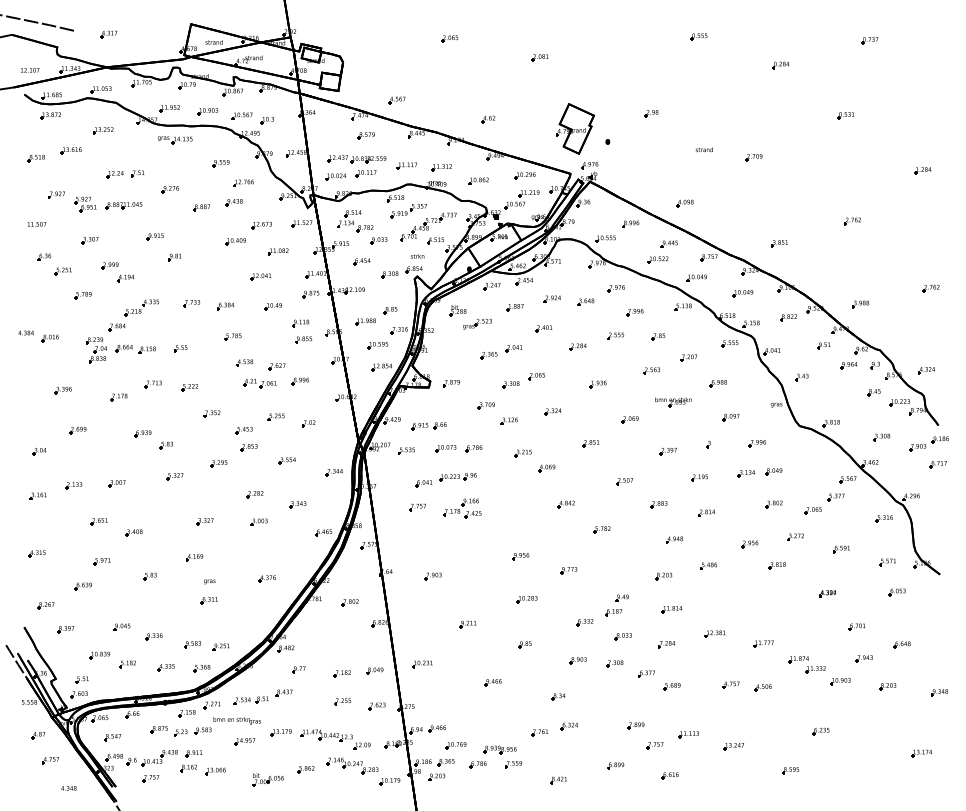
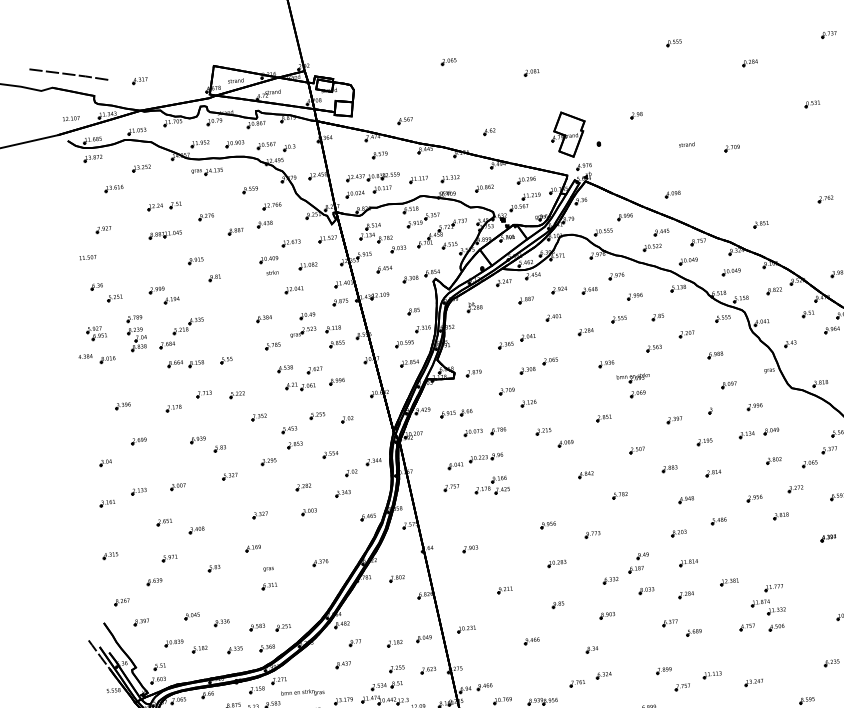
part: (35, 158) -> (82, 198), removed
part: (85, 204) -> (96, 333), moved
part: (89, 240) -> (136, 268), removed
text: (417, 256) -> (272, 272), moved
part: (191, 303) -> (233, 318), removed
part: (365, 321) -> (391, 323), removed
part: (477, 323) -> (303, 331), moved
part: (96, 350) -> (137, 339), moved
part: (673, 402) -> (633, 378), moved
part: (552, 411) -> (567, 391), removed
part: (406, 450) -> (437, 437), removed
part: (308, 482) -> (351, 472), added
part: (614, 663) -> (640, 615), removed
part: (806, 664) -> (768, 606), moved
part: (250, 700) -> (386, 685), moved

